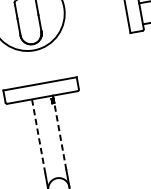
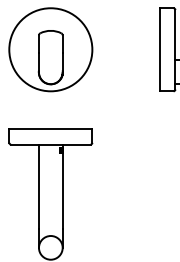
line: (60, 136) -> (62, 190), dashed -> solid
line: (38, 137) -> (38, 187), dashed -> solid

